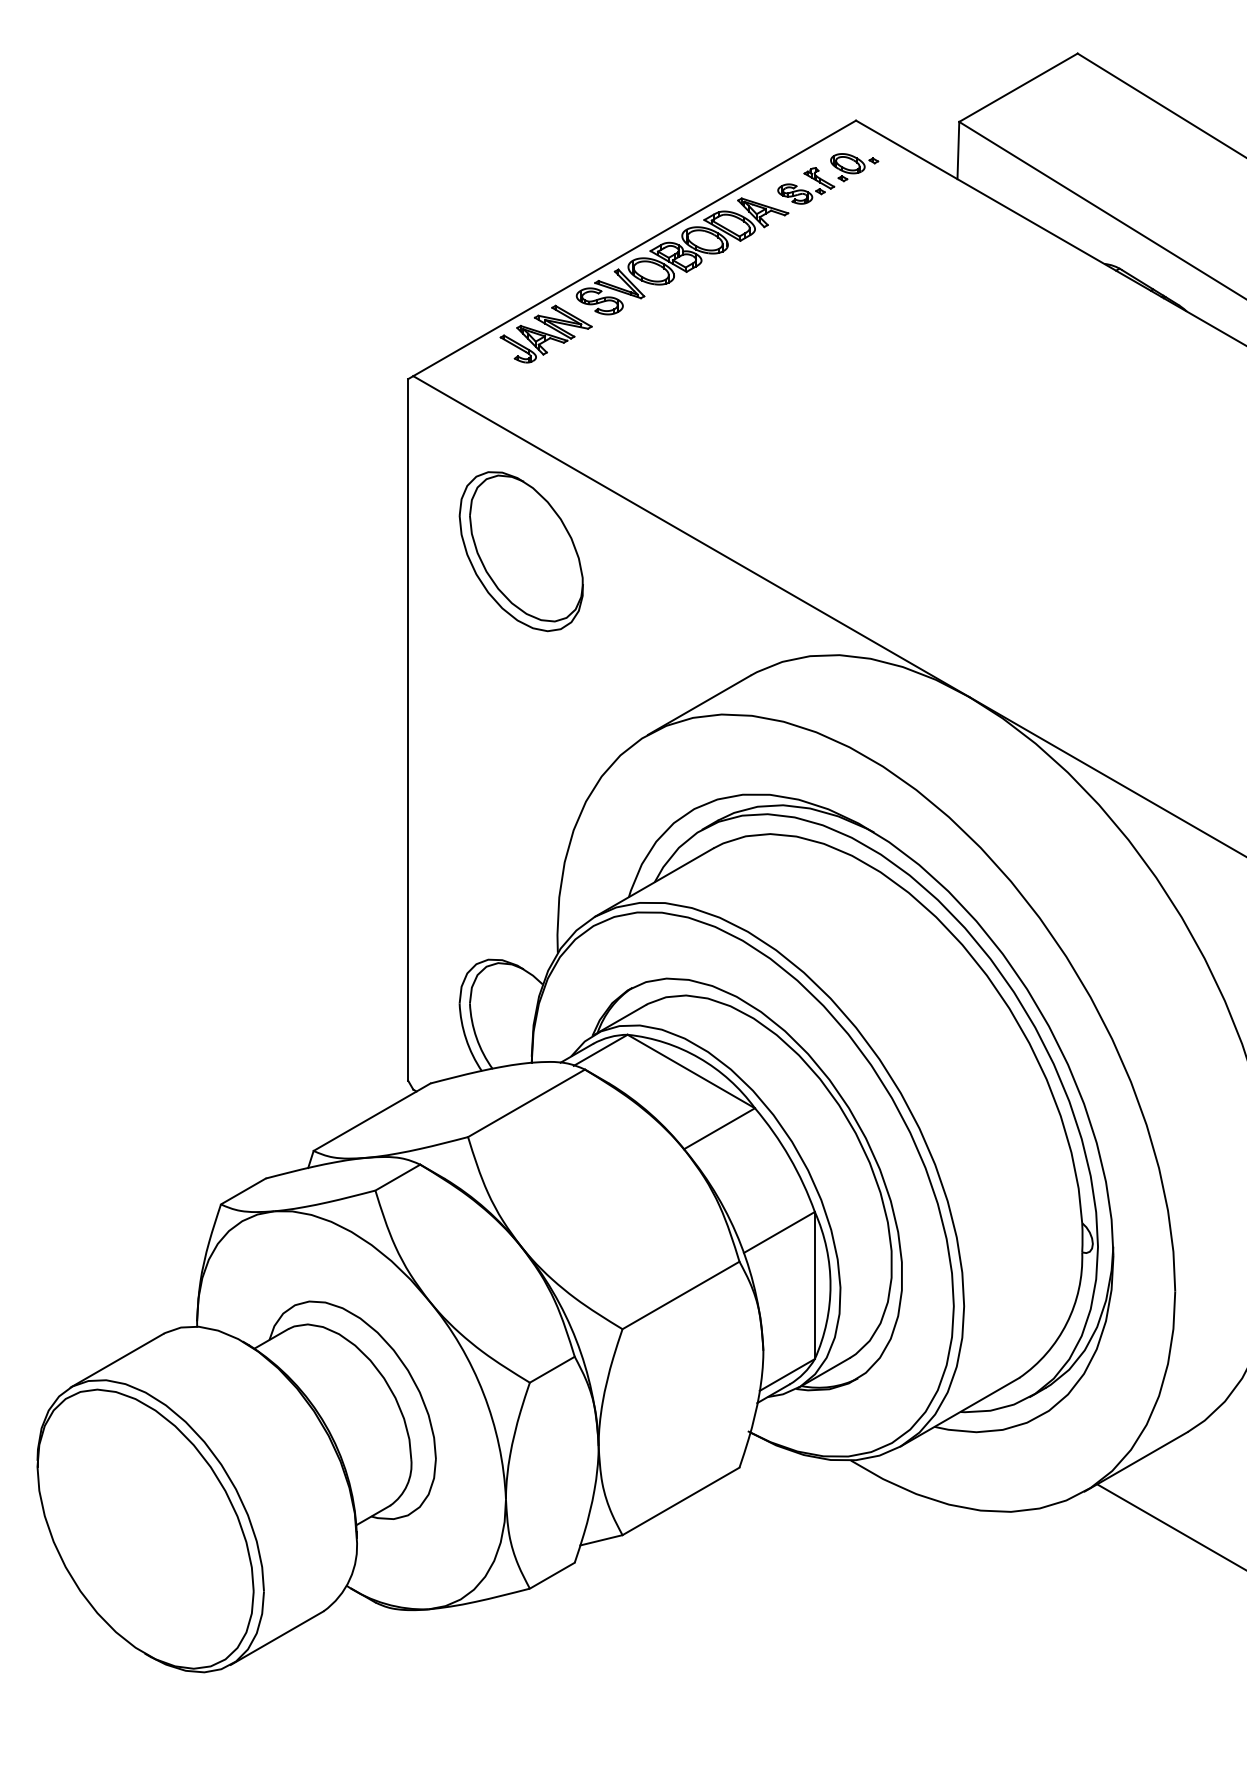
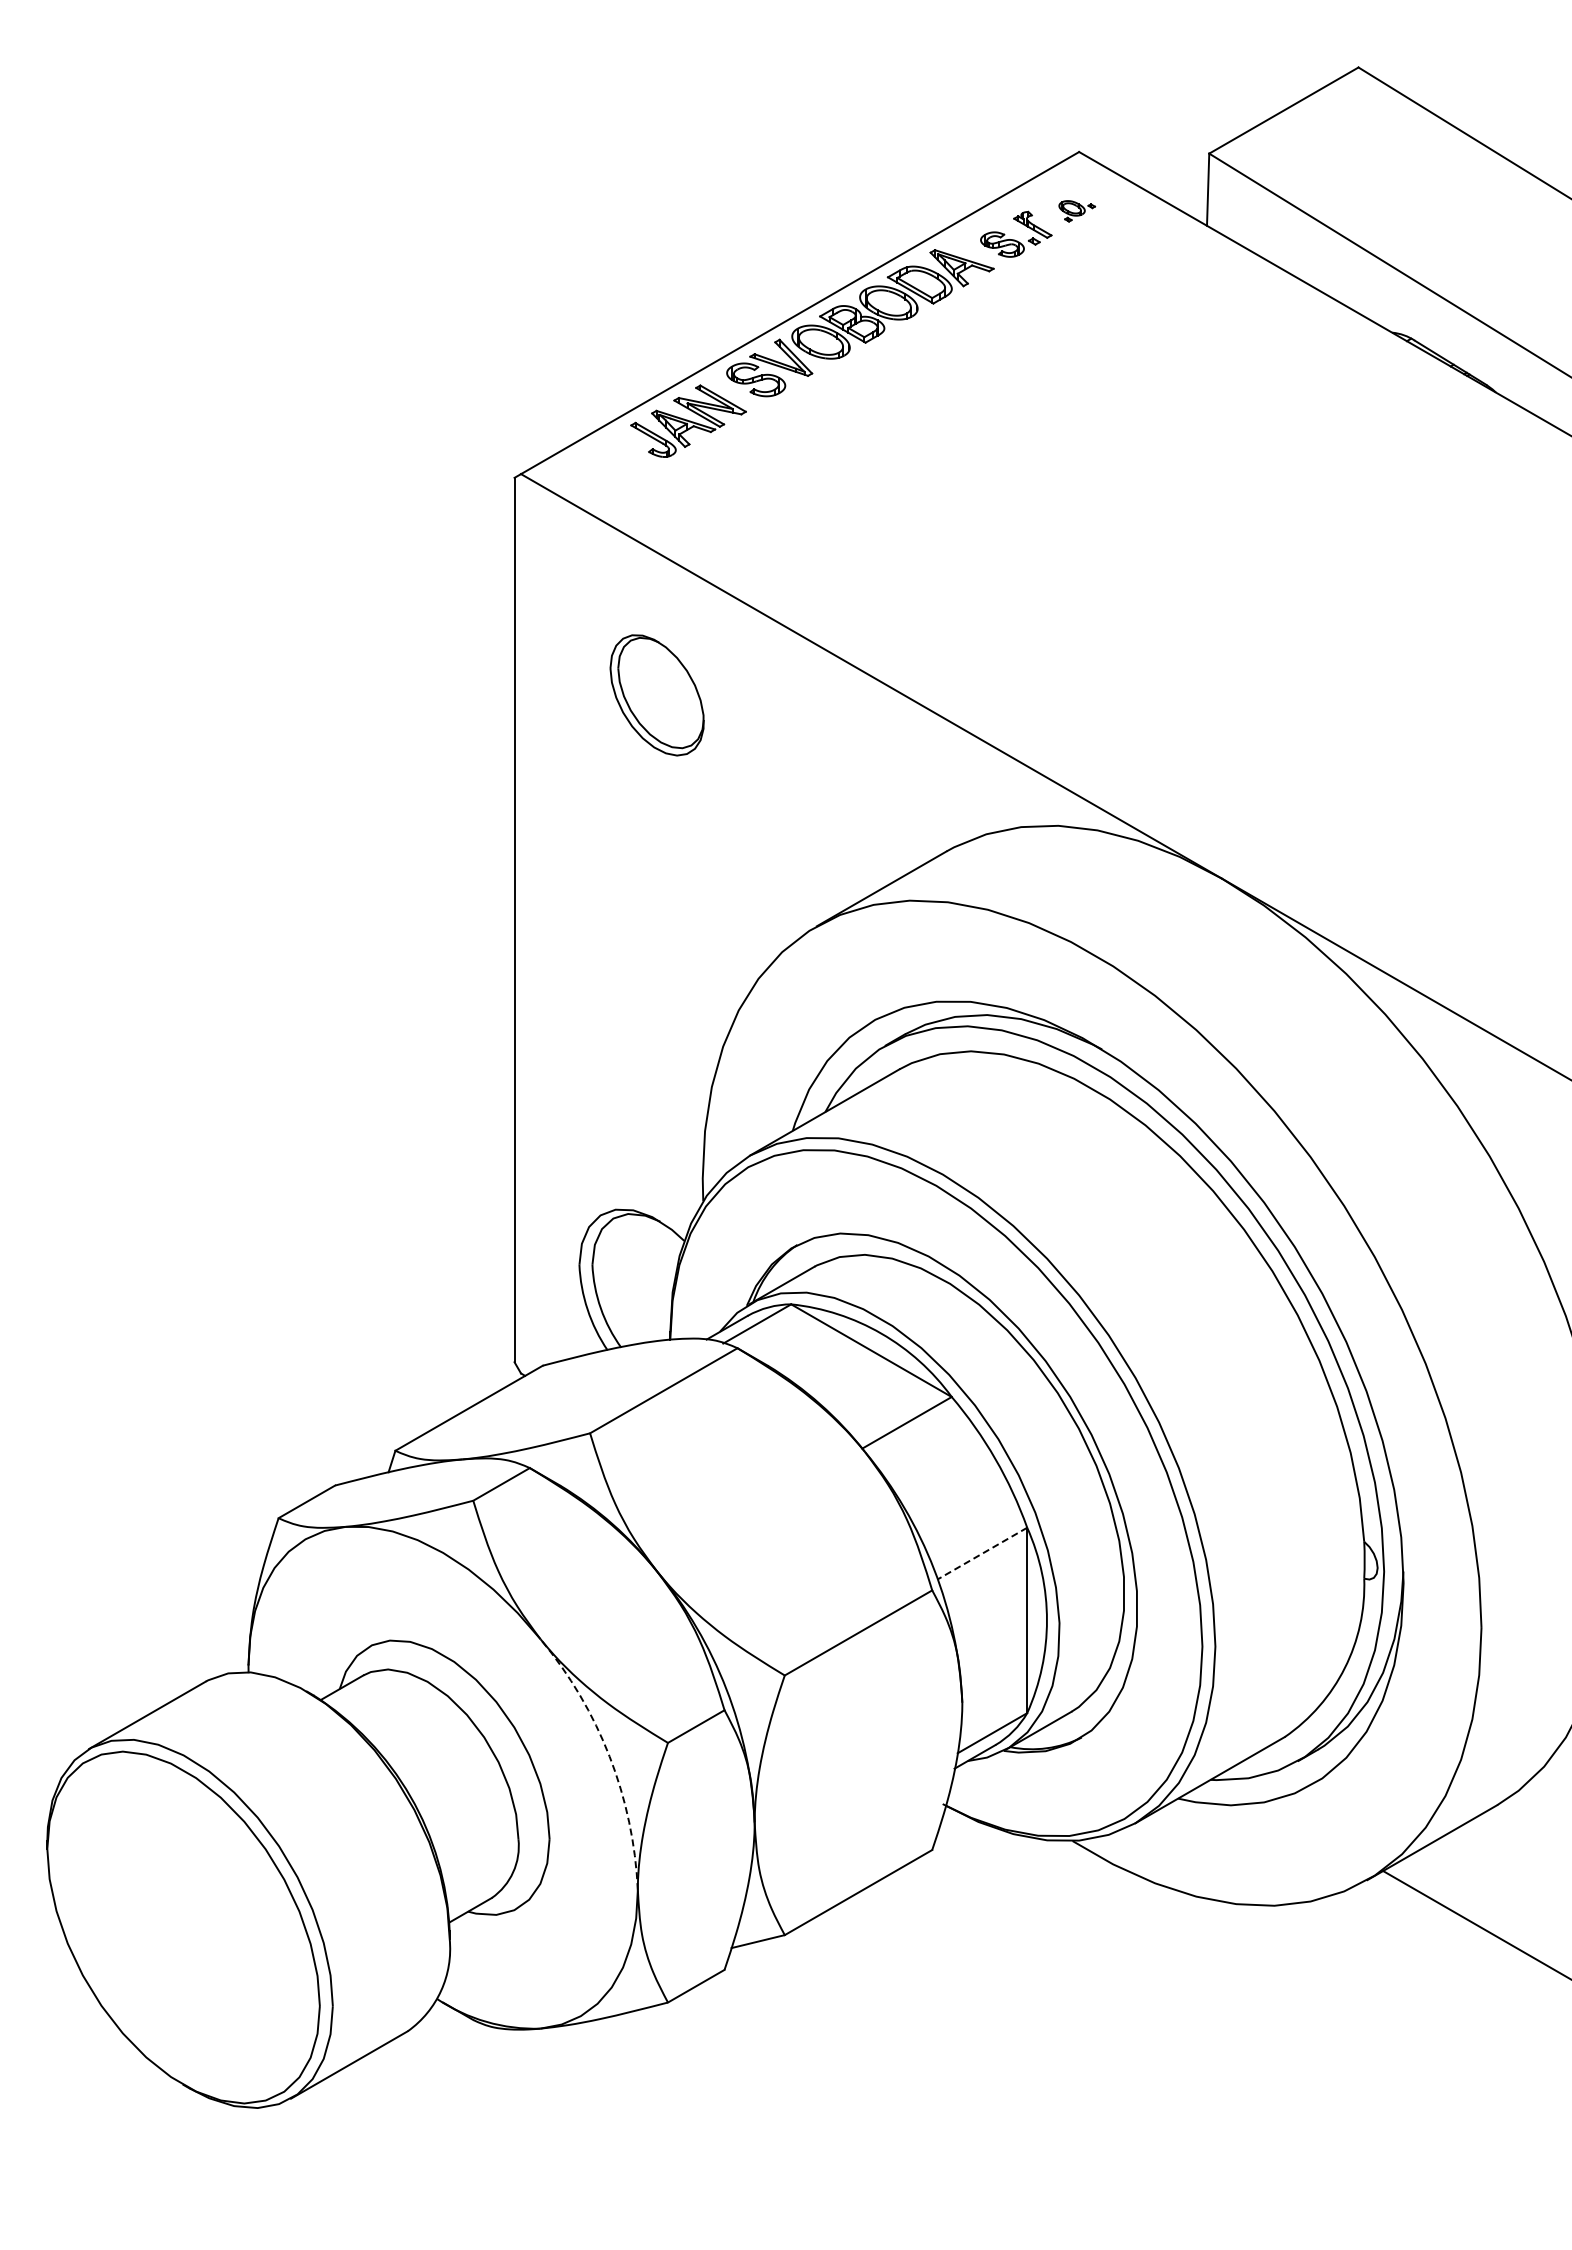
part: (853, 167) -> (1076, 211), size x0.6
part: (520, 551) -> (656, 695), size x0.6
line: (779, 1232) -> (982, 1553), solid -> dashed
arc: (483, 1393) -> (609, 1756), solid -> dashed

